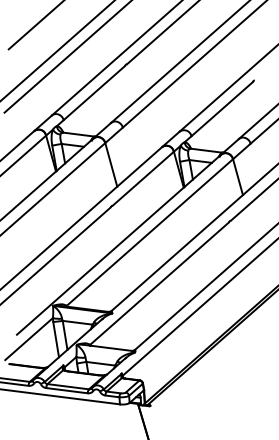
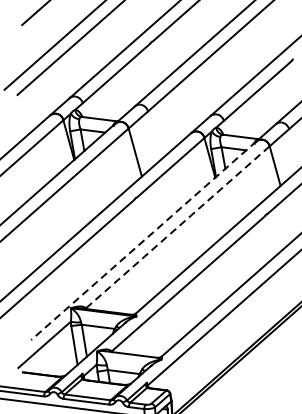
line: (149, 232) -> (177, 227), solid -> dashed
line: (118, 245) -> (143, 241), solid -> dashed

